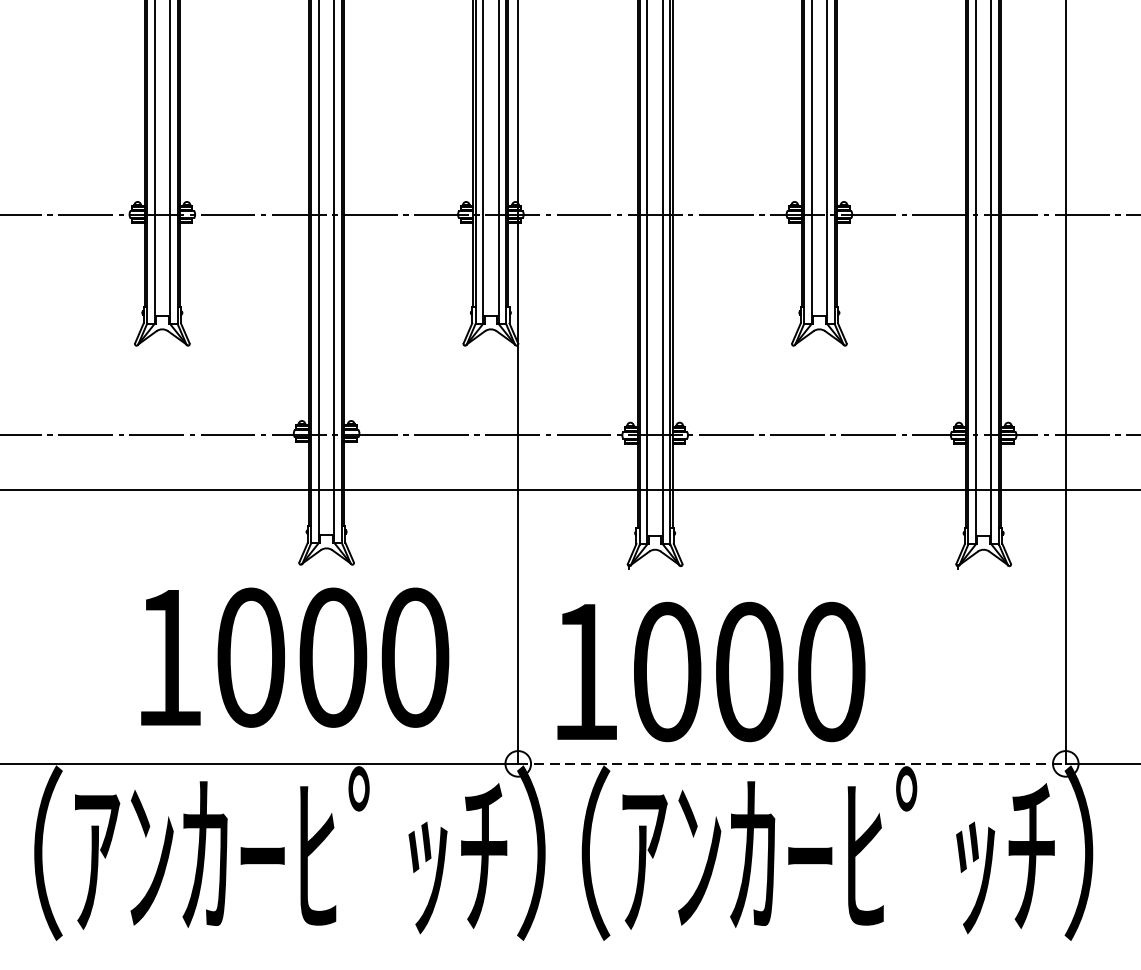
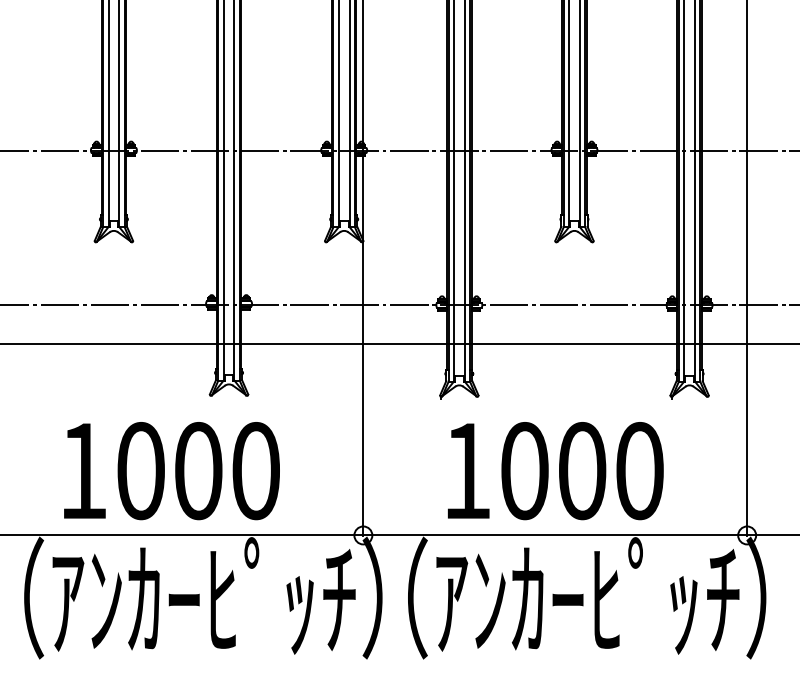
text: (294, 658) -> (171, 471), moved
text: (711, 672) -> (555, 471), moved
line: (792, 763) -> (555, 535), dashed -> solid

